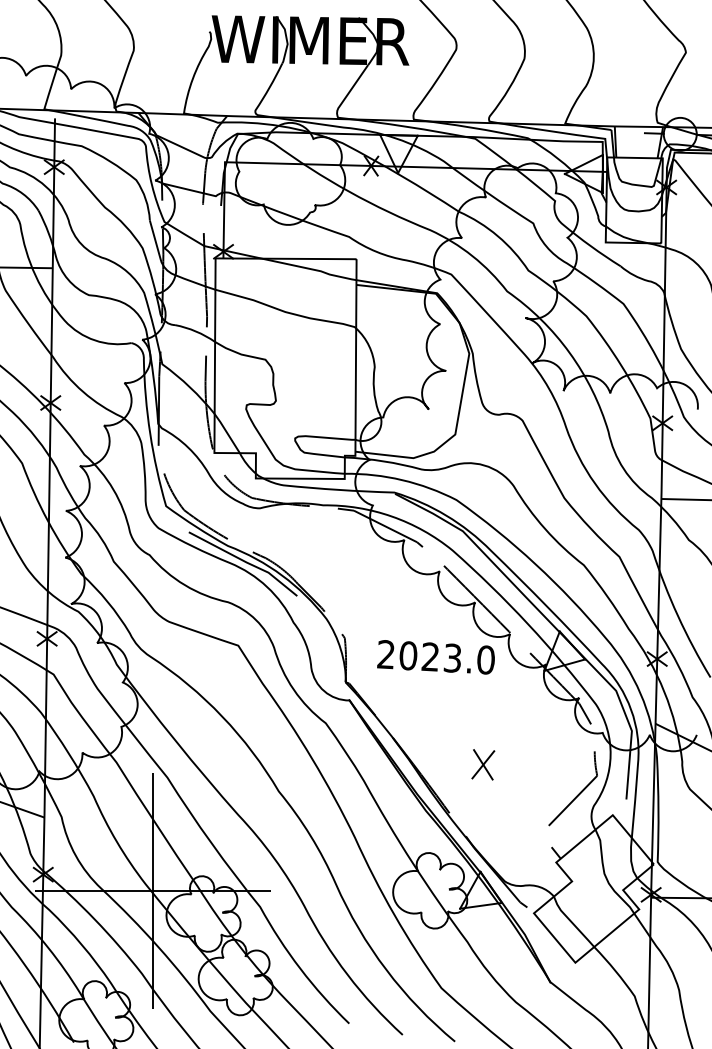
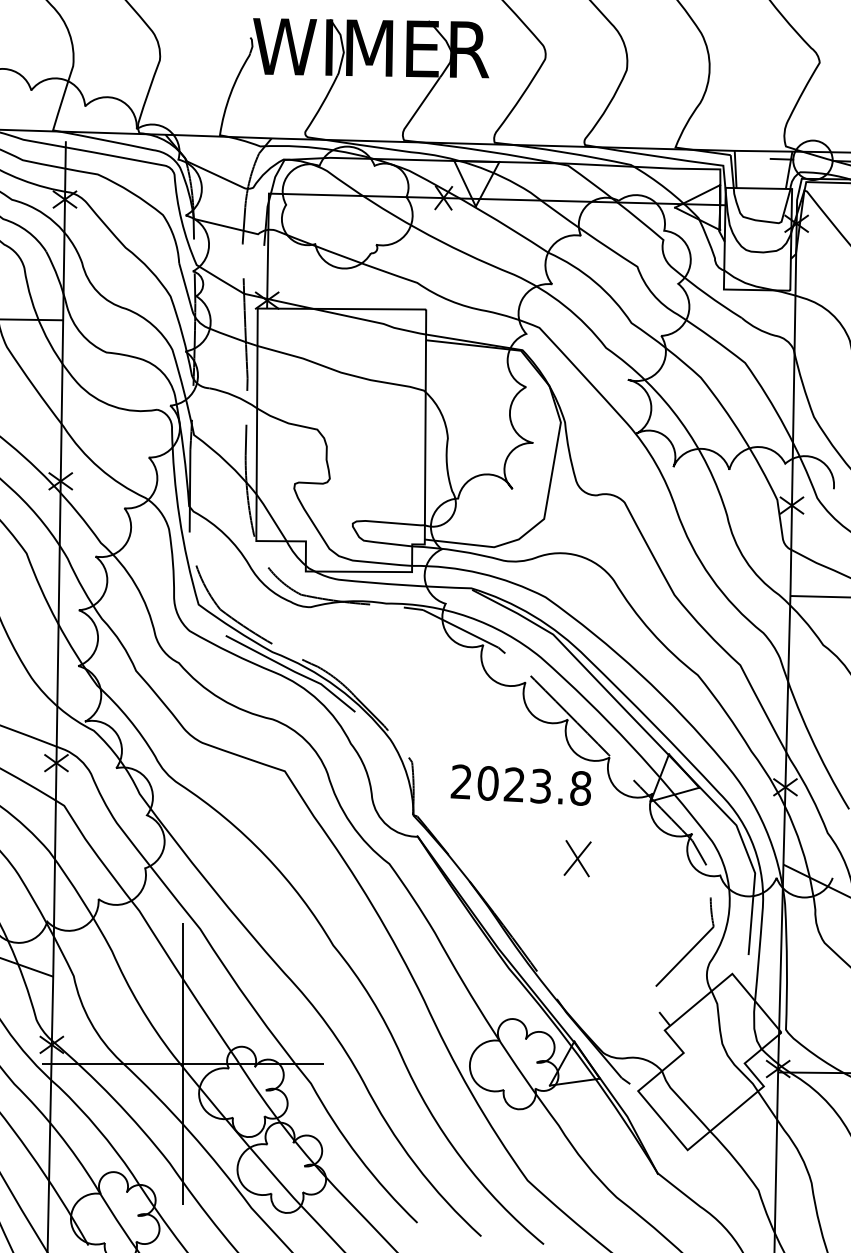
text: (485, 660) -> (580, 788), 2023.0 -> 2023.8
part: (483, 764) -> (577, 858), moved

